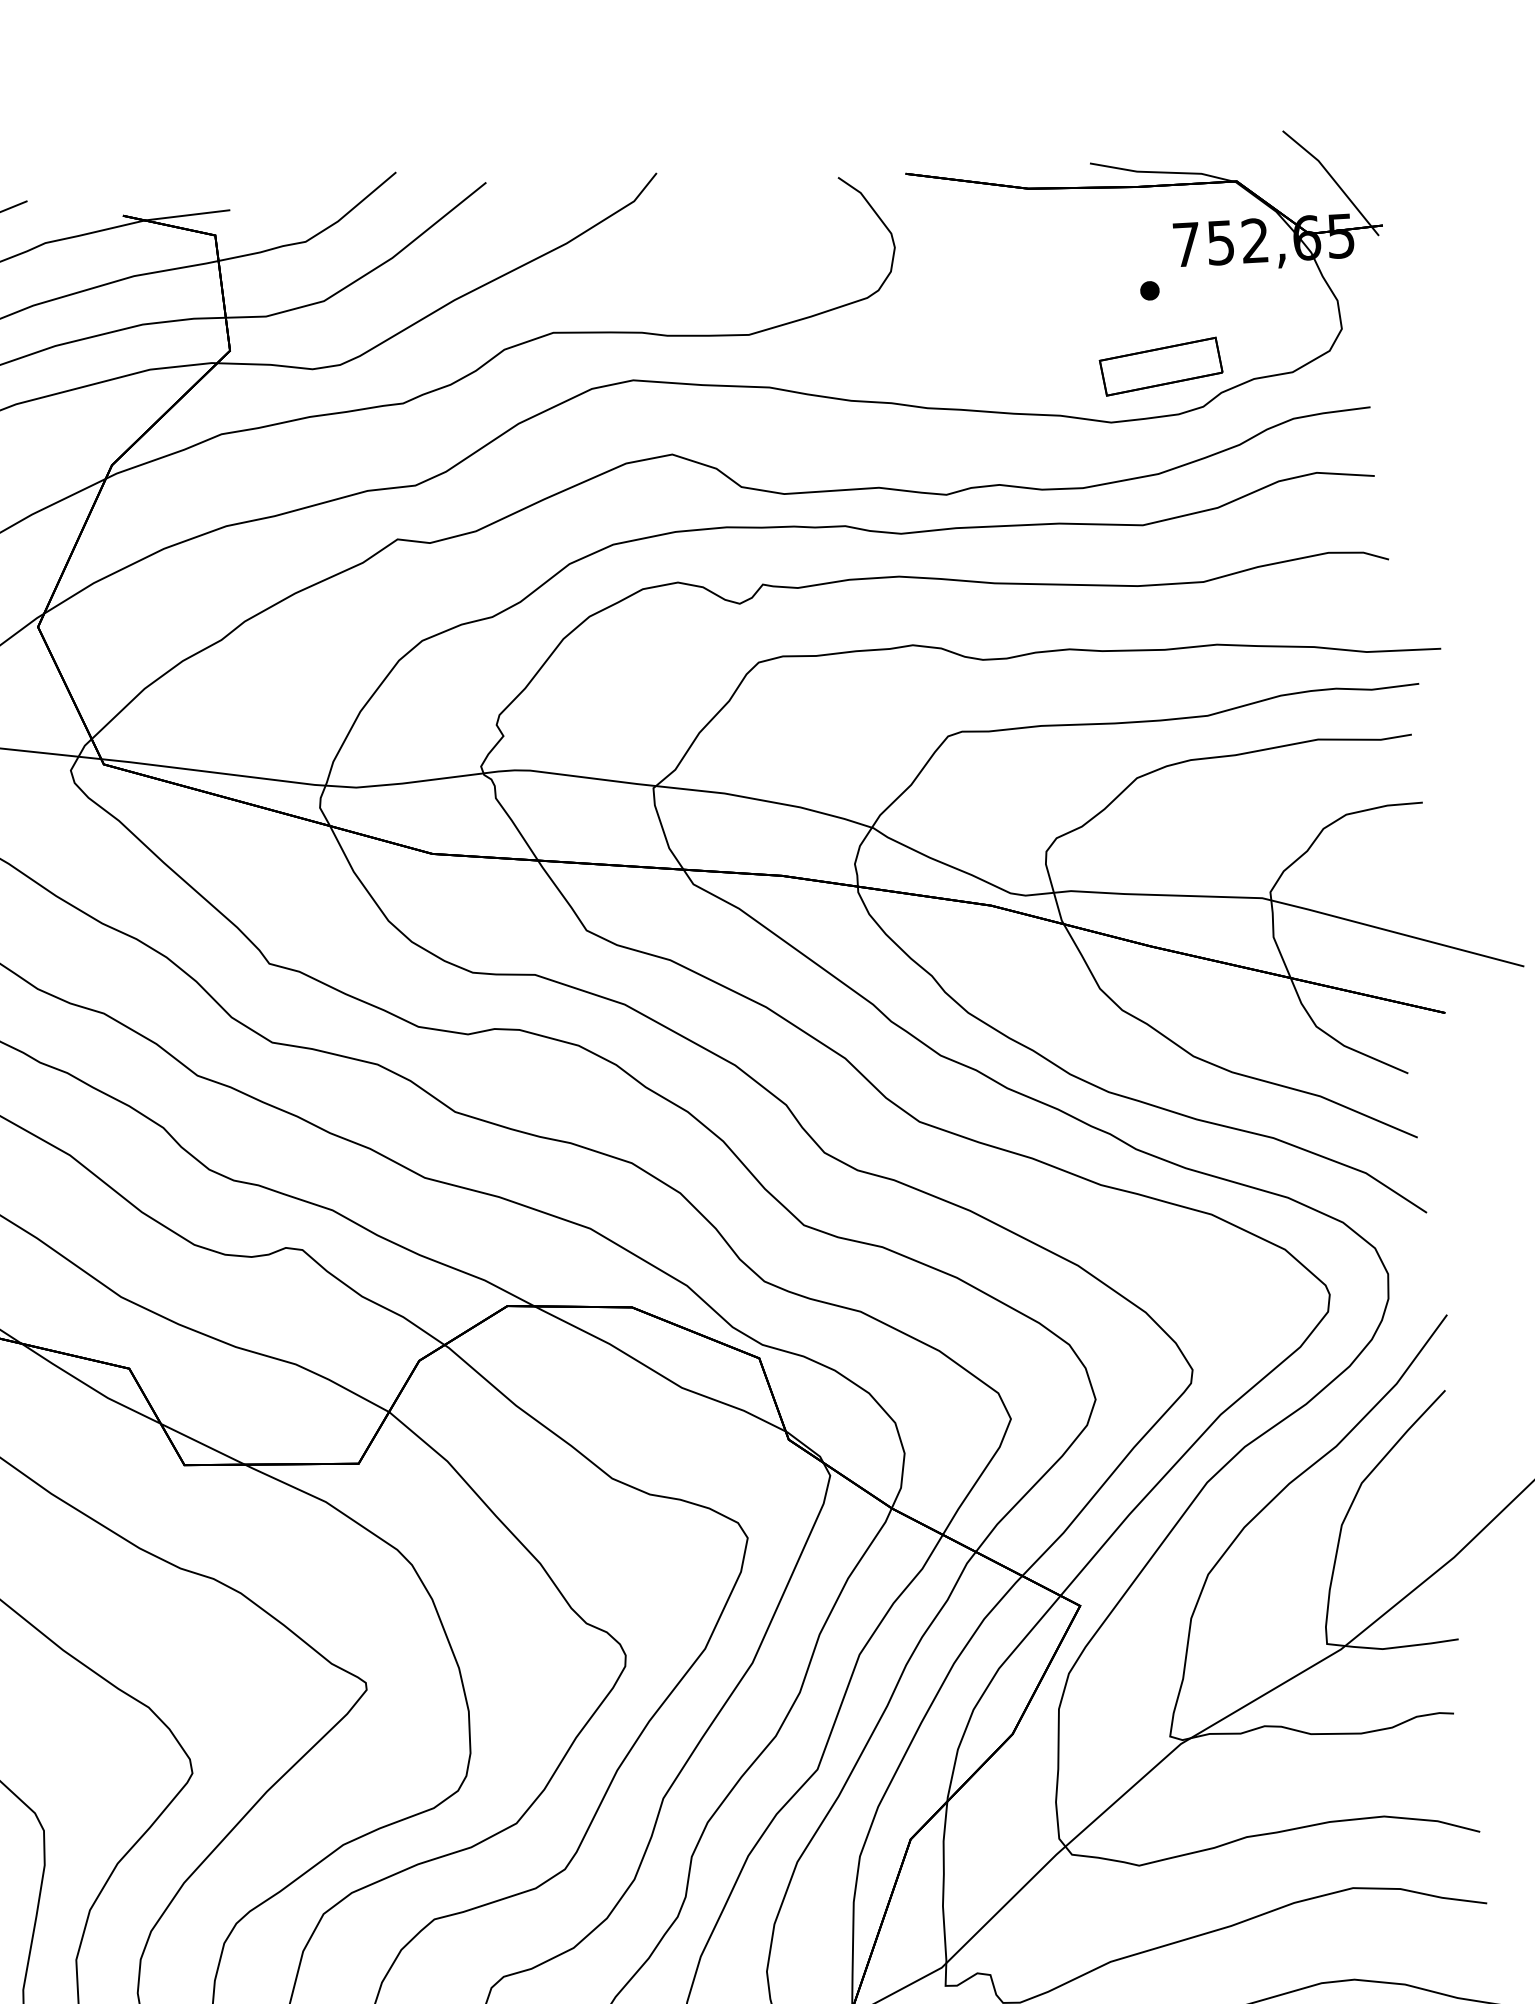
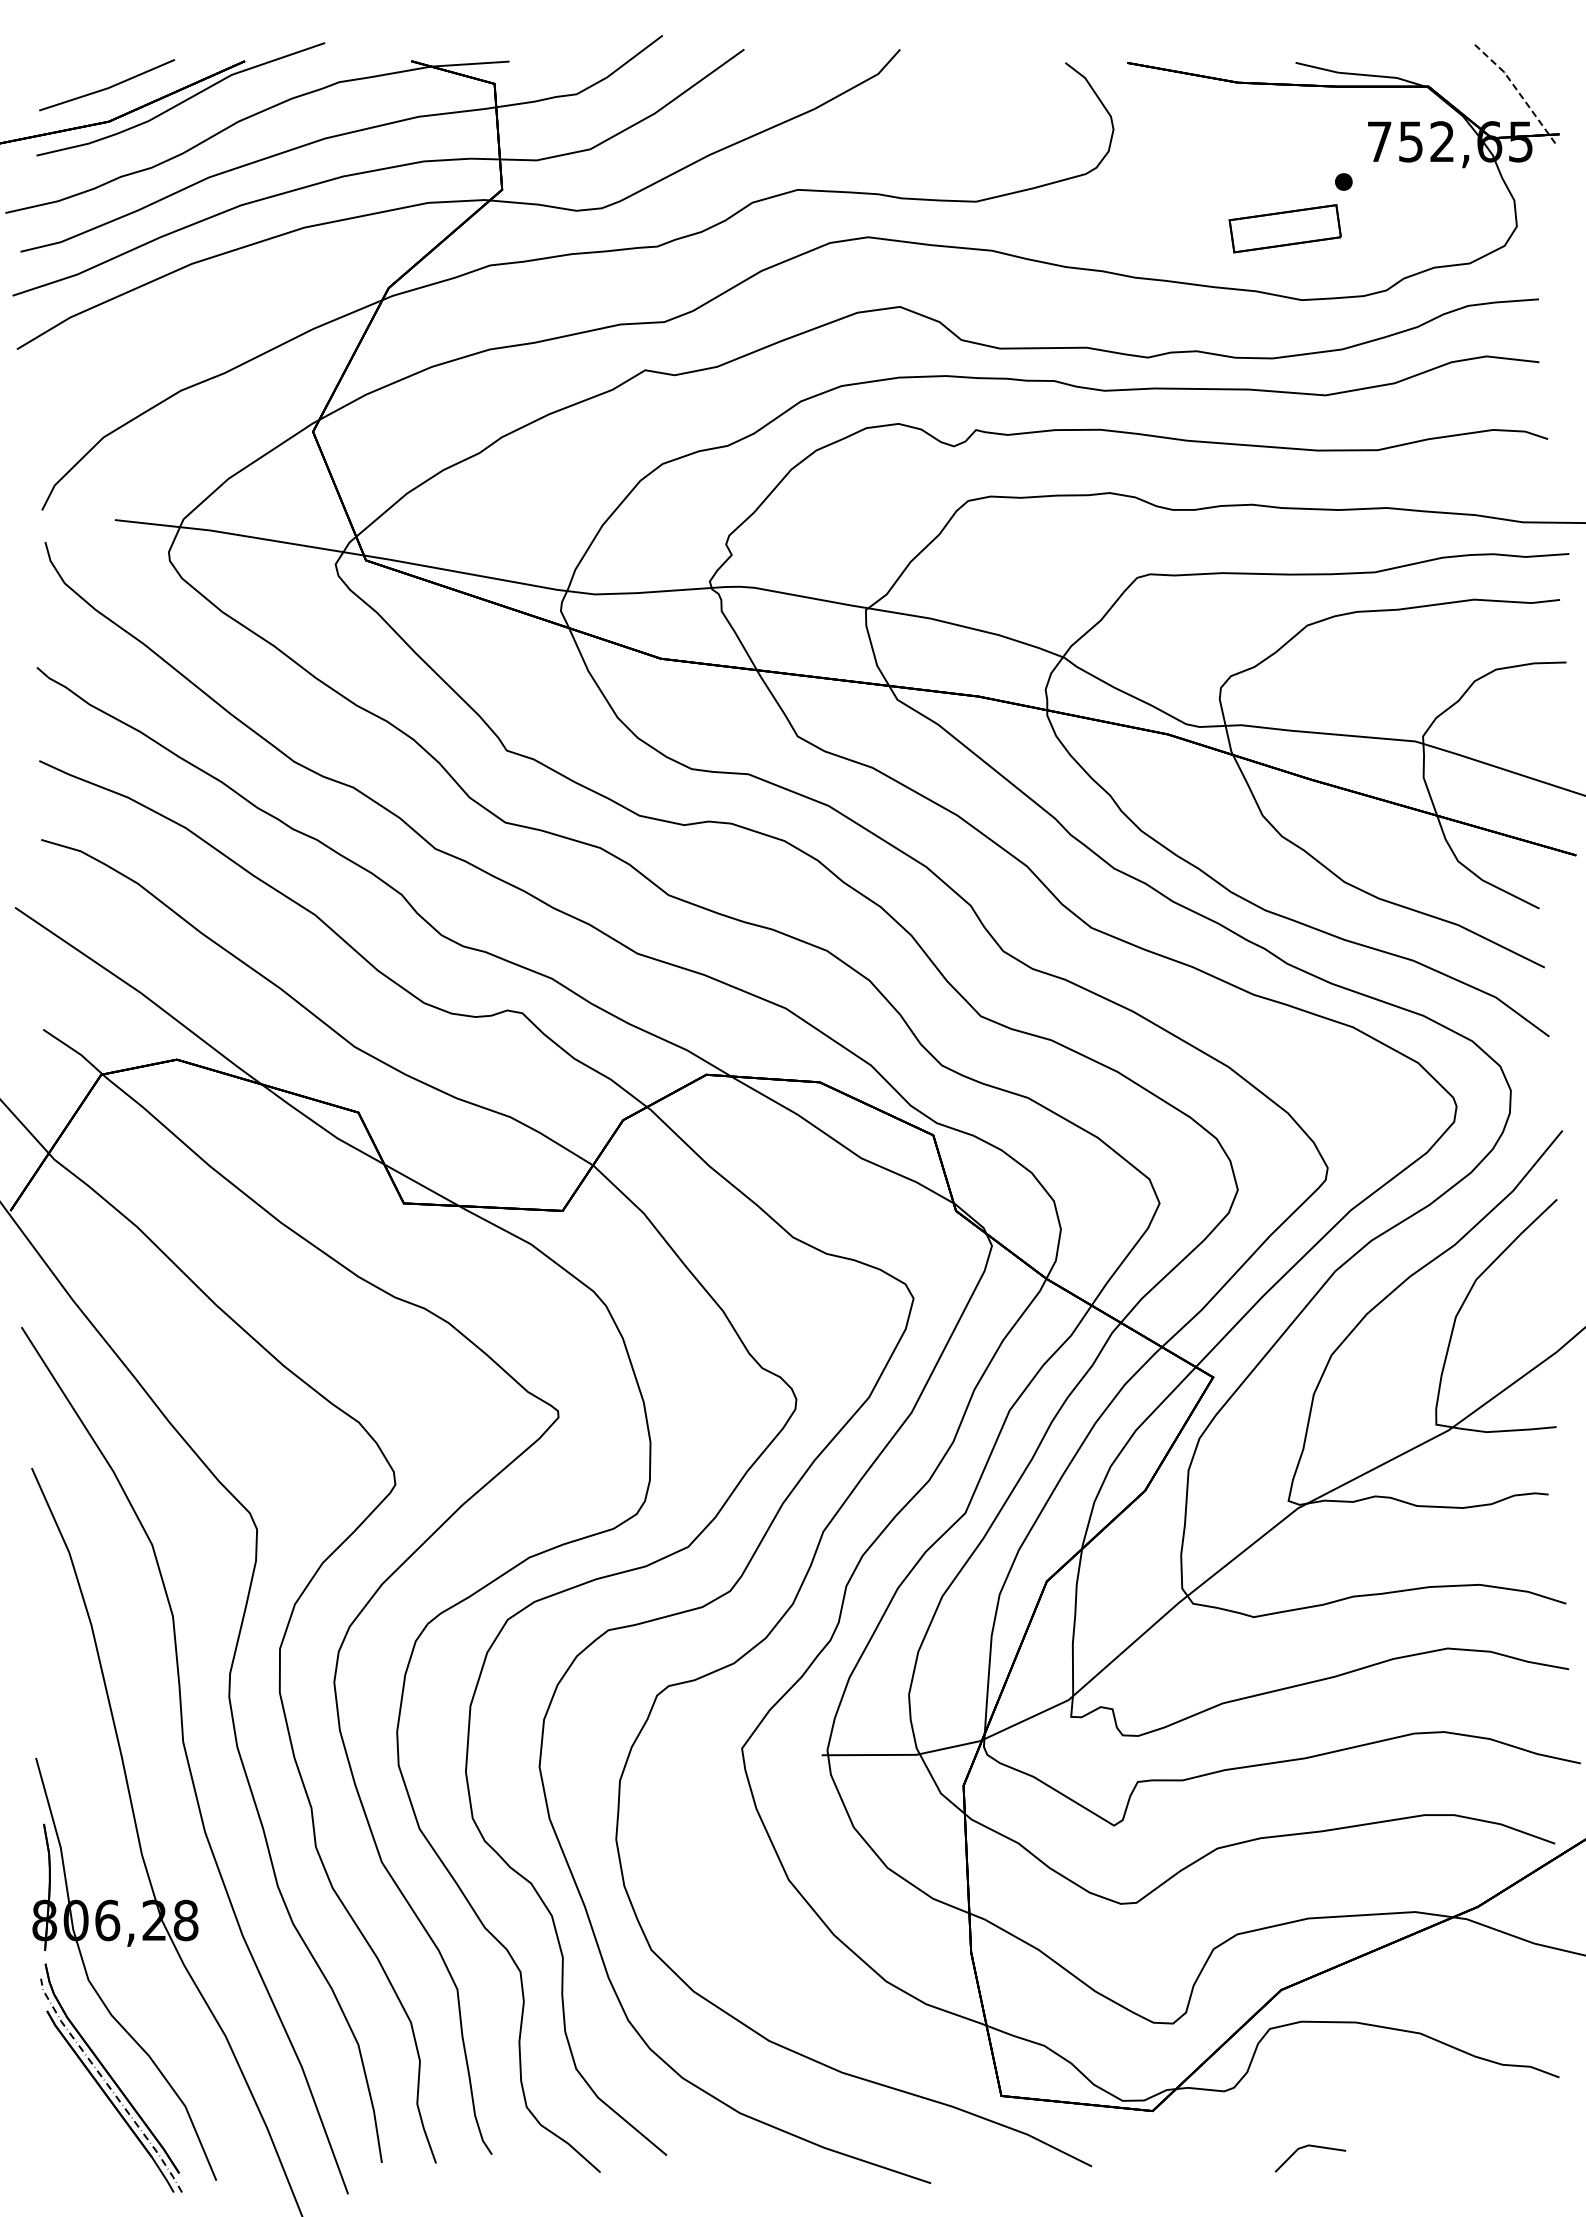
line: (1333, 179) -> (1516, 89), solid -> dashed
part: (1160, 366) -> (1284, 228), moved

